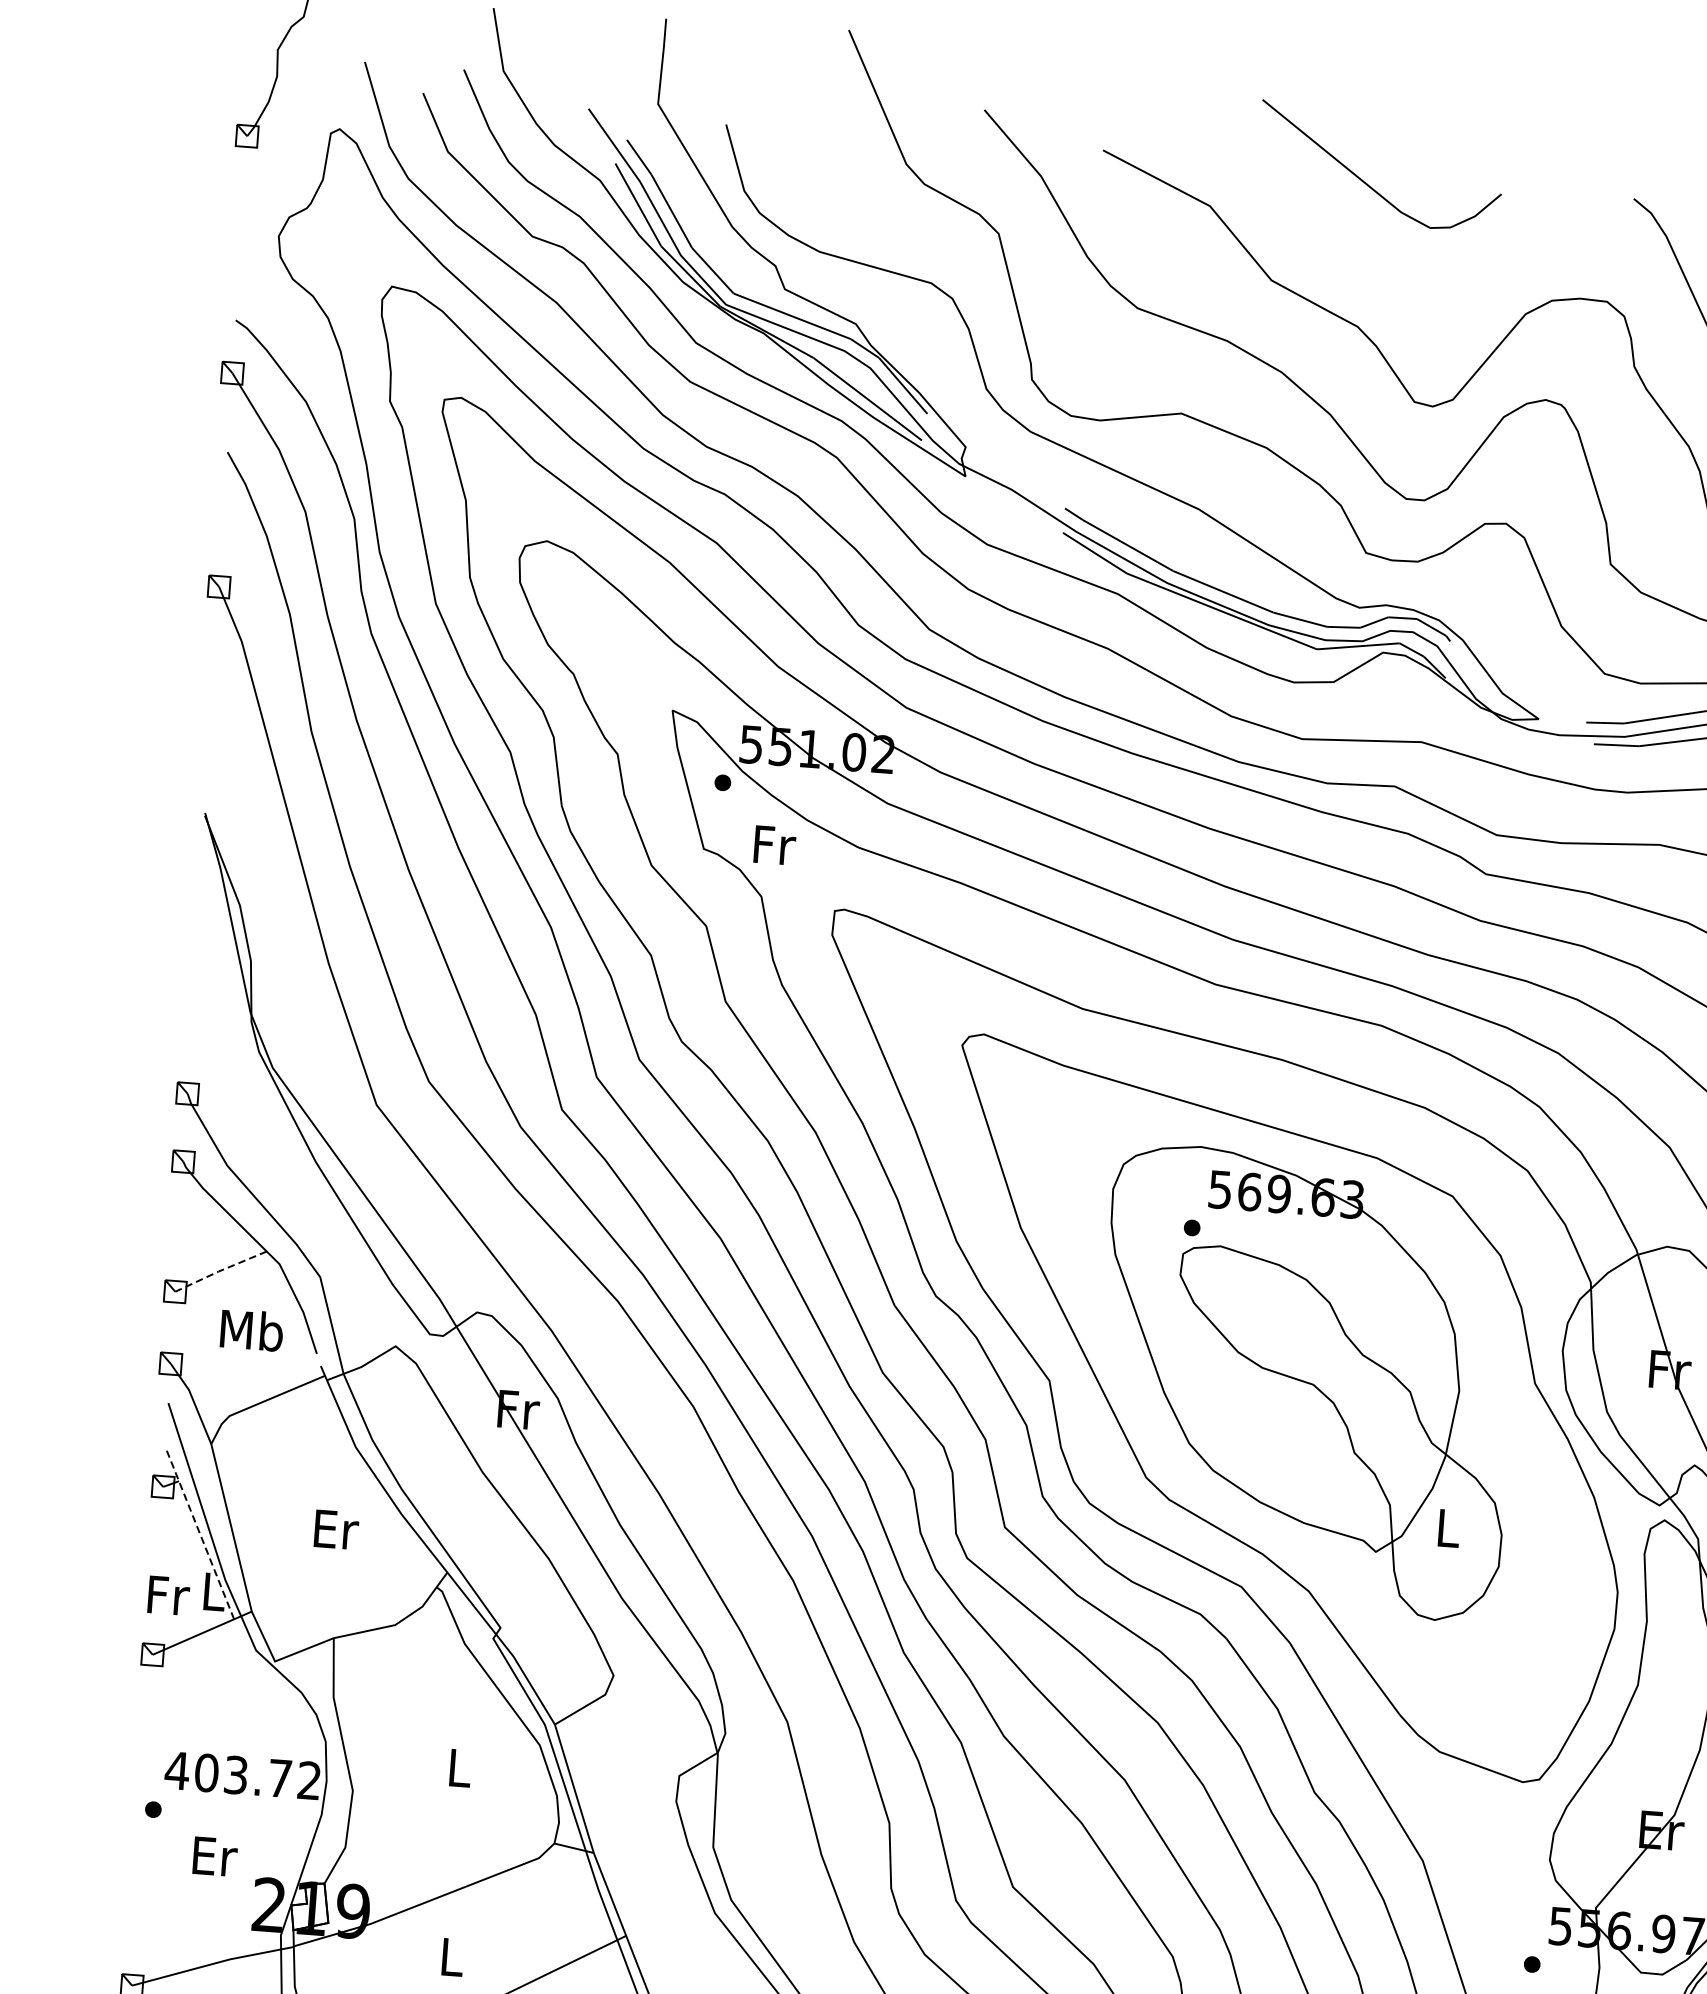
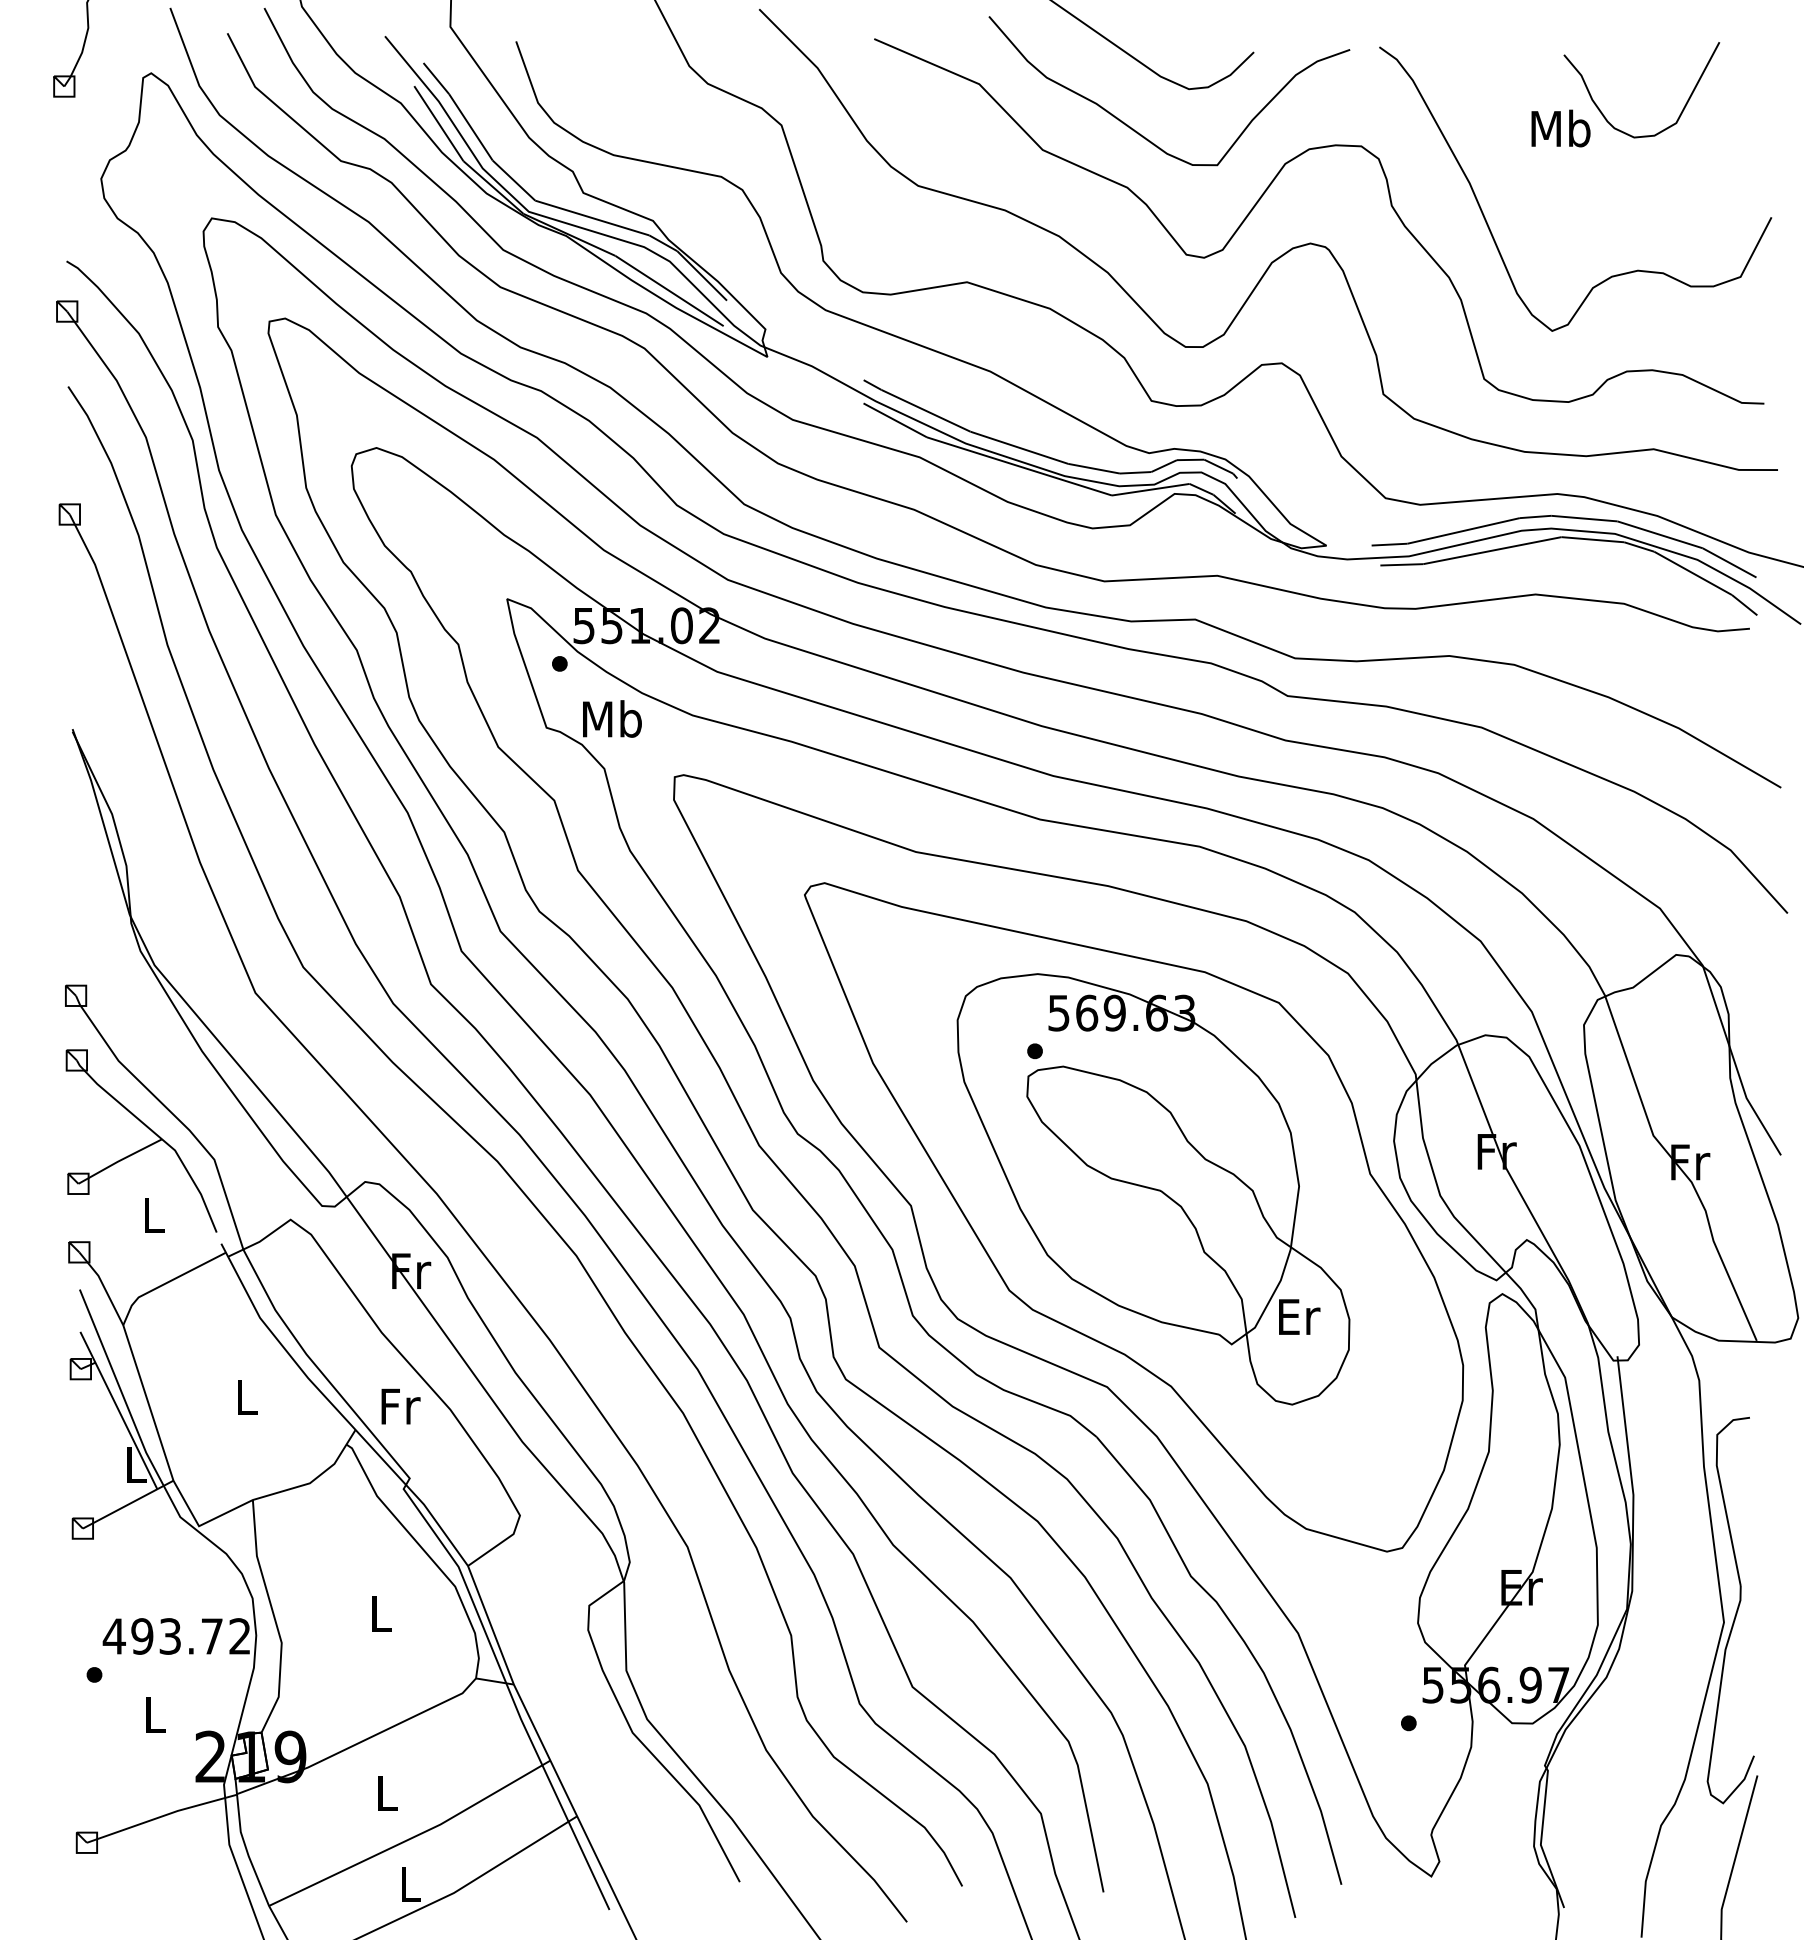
curve: (1375, 270) -> (1140, 133), added
text: (773, 844) -> (612, 718), Fr -> Mb
line: (219, 1271) -> (118, 1161), dashed -> solid
text: (251, 1329) -> (153, 1214), Mb -> L
text: (1449, 1527) -> (1299, 1316), L -> Er
text: (336, 1529) -> (247, 1397), Er -> L
line: (199, 1533) -> (118, 1410), dashed -> solid
text: (168, 1595) -> (400, 1406), moved
text: (206, 1773) -> (142, 1636), 403.72 -> 493.72
text: (215, 1856) -> (156, 1714), Er -> L

